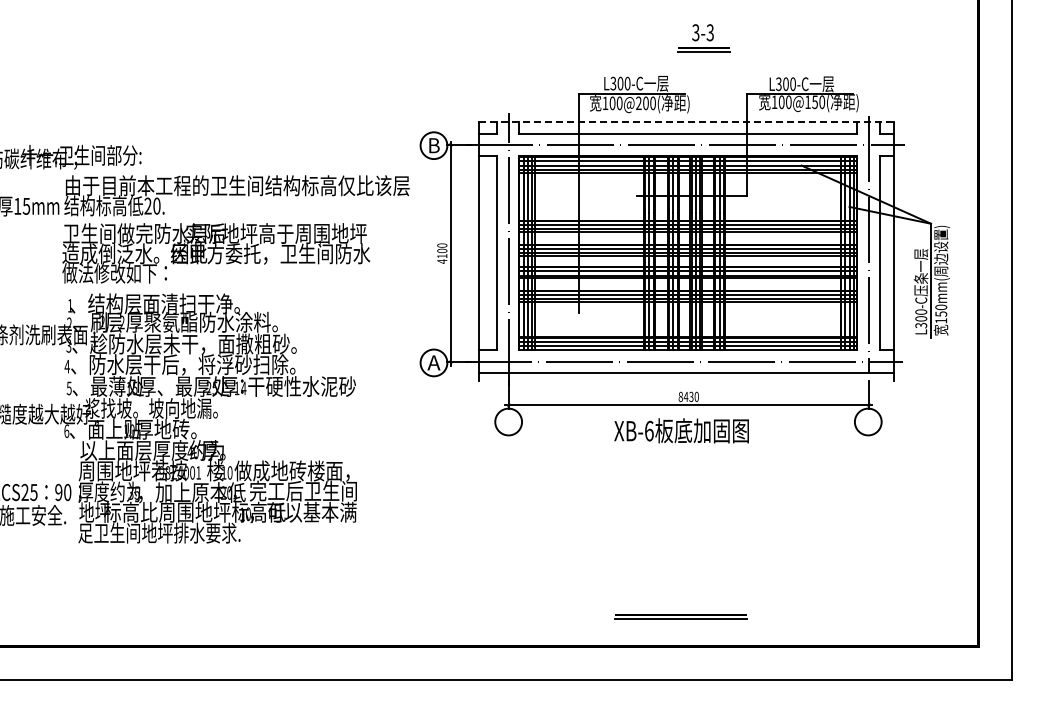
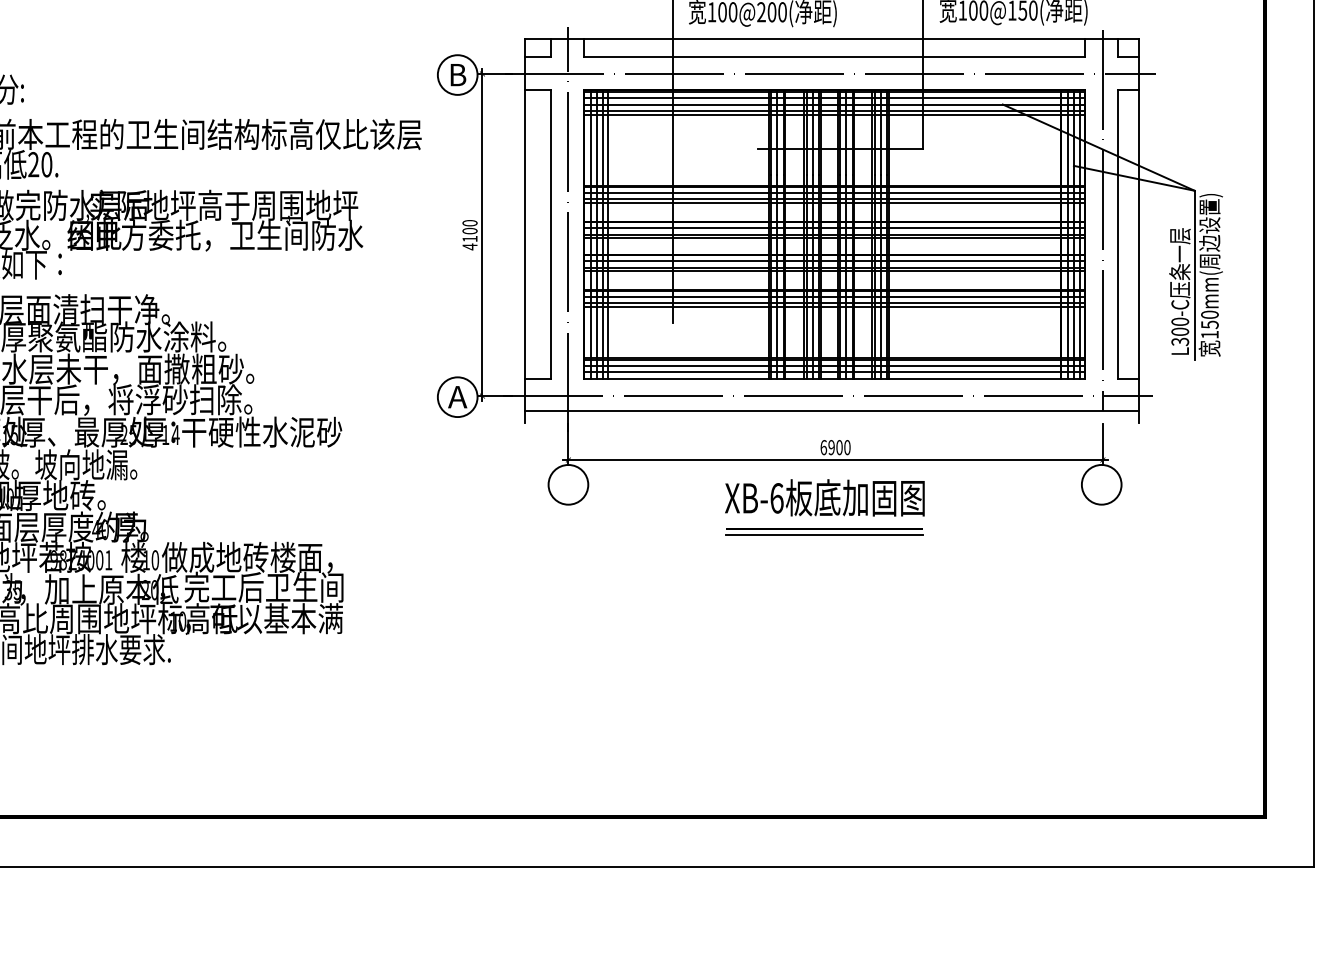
line: (686, 121) -> (832, 39), dashed -> solid
text: (685, 396) -> (830, 446), 8430 -> 6900
part: (680, 616) -> (823, 531), moved

